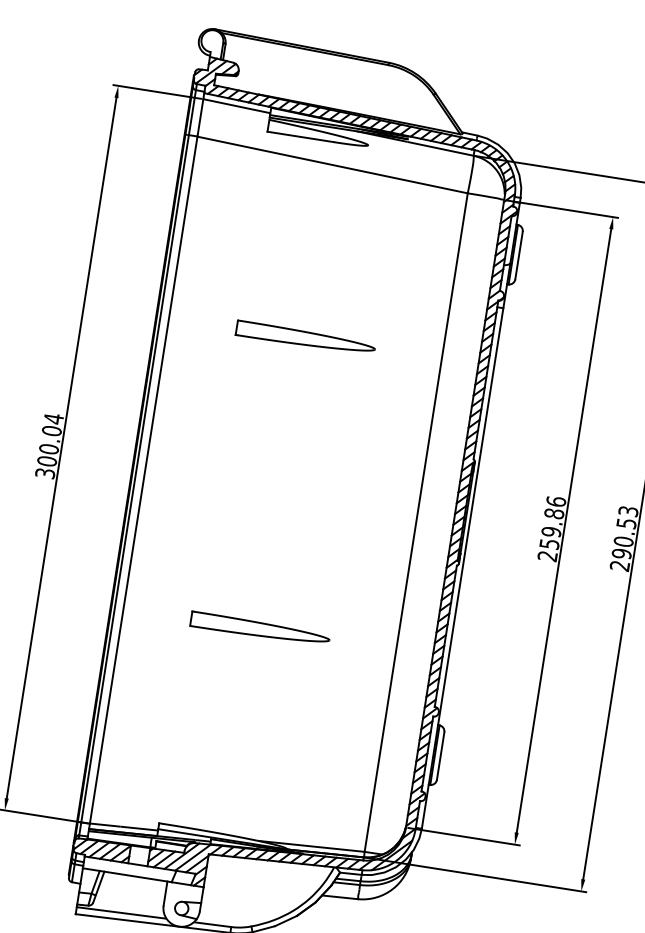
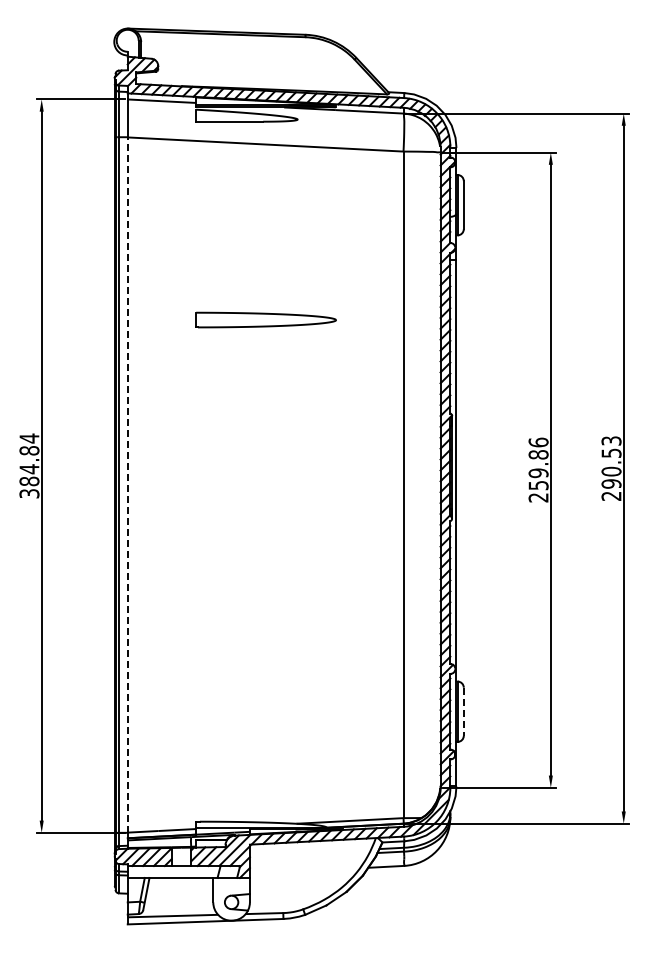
text: (49, 446) -> (29, 466), 300.04 -> 384.84
line: (143, 480) -> (127, 485), solid -> dashed
part: (259, 629) -> (265, 614), removed
line: (440, 756) -> (463, 712), solid -> dashed

